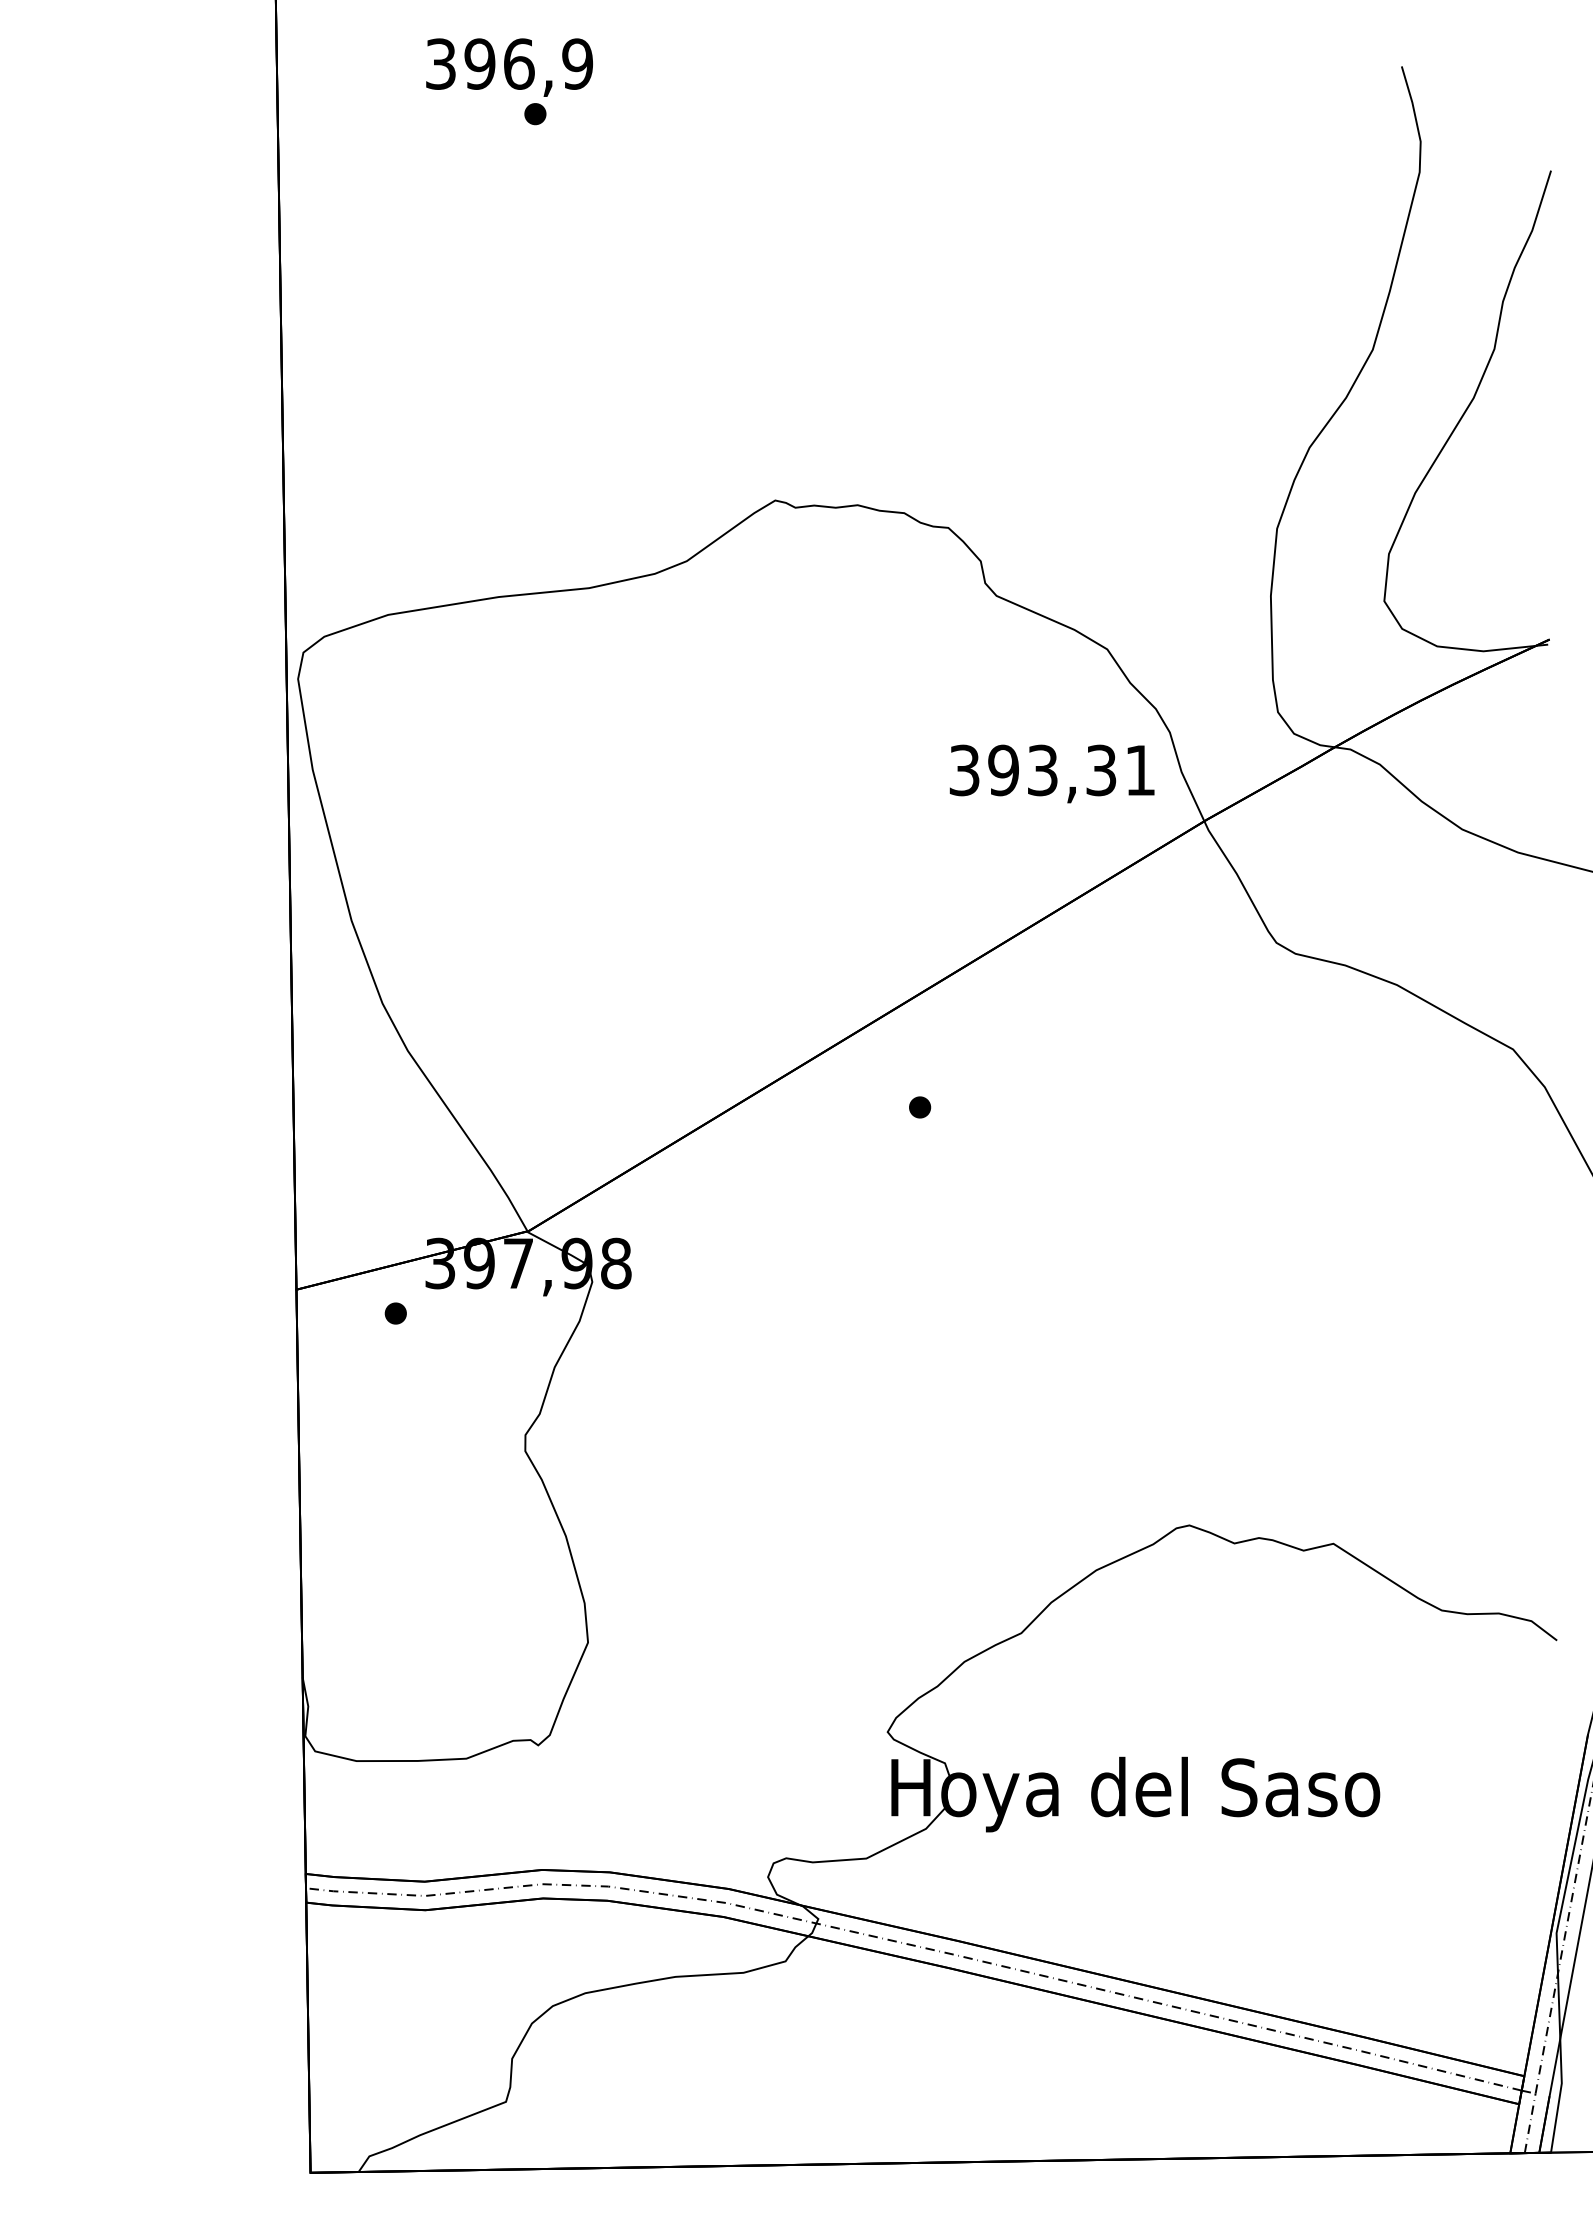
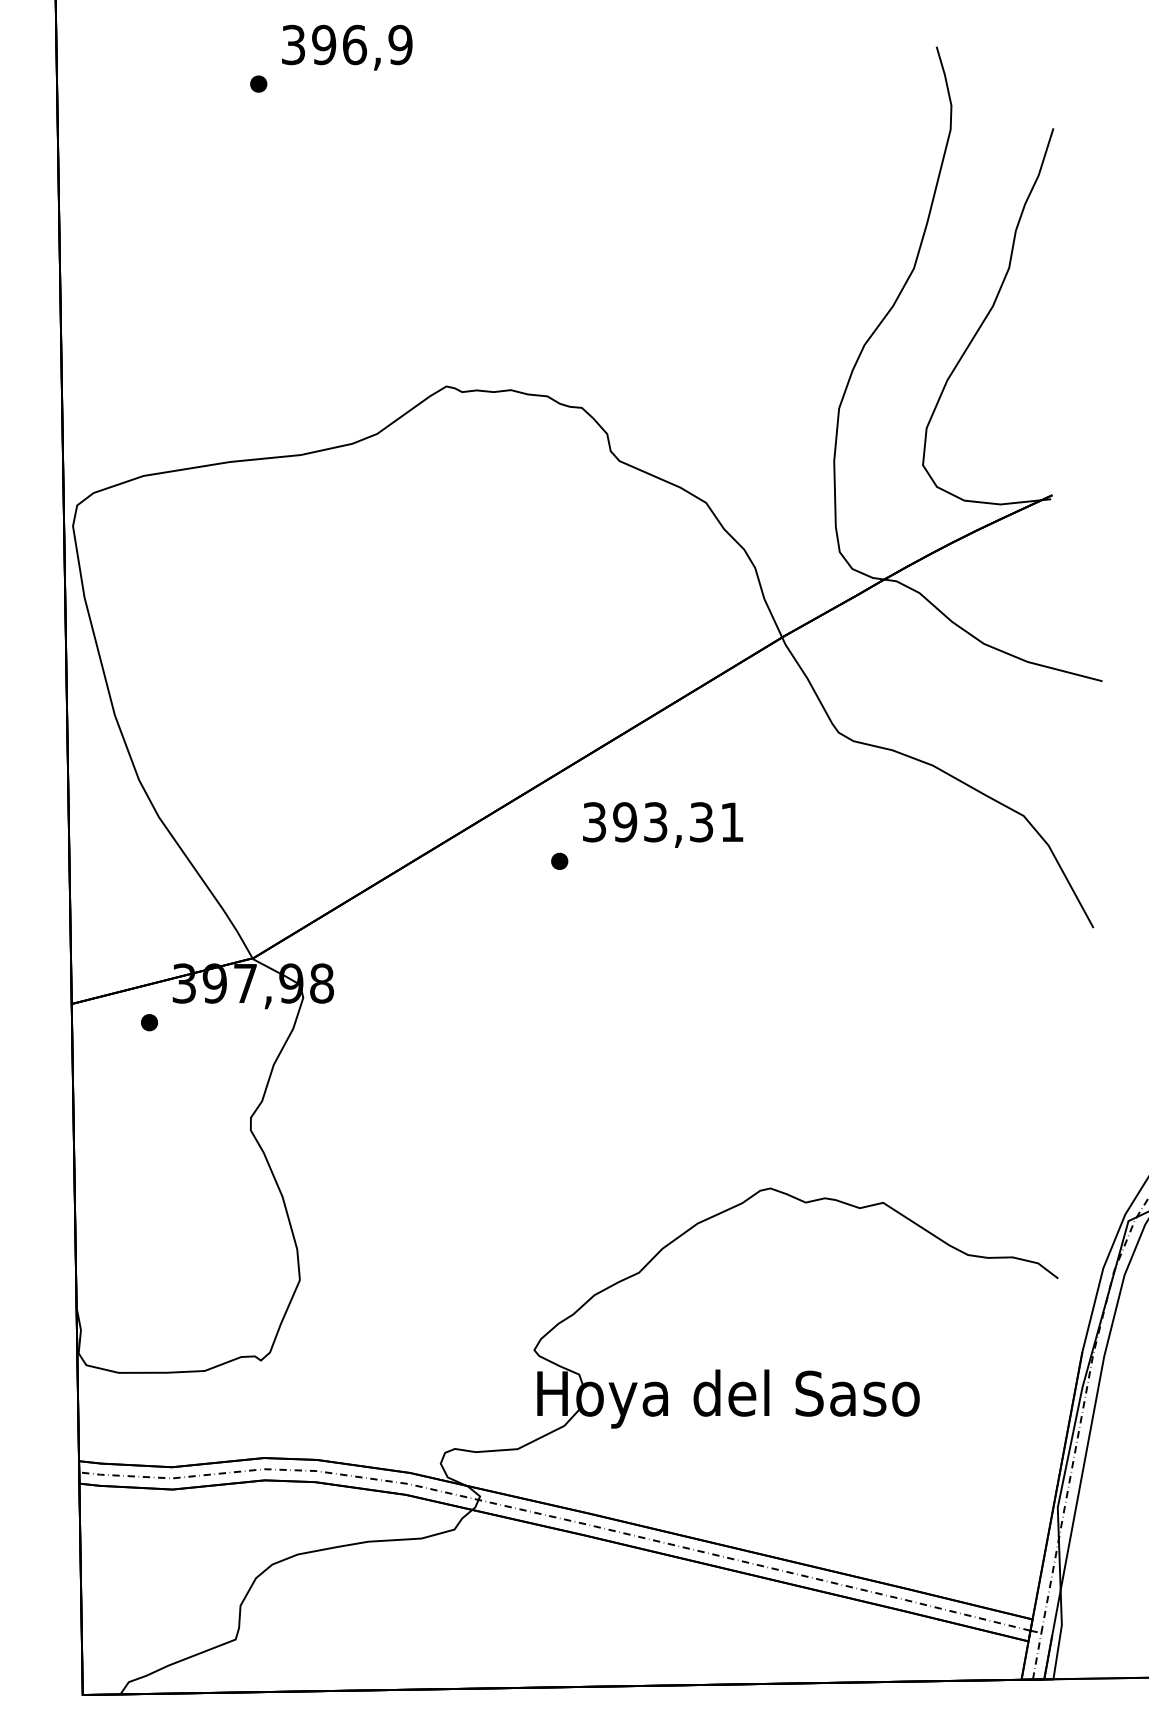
text: (509, 67) -> (347, 47), moved
text: (1051, 773) -> (662, 824), moved

